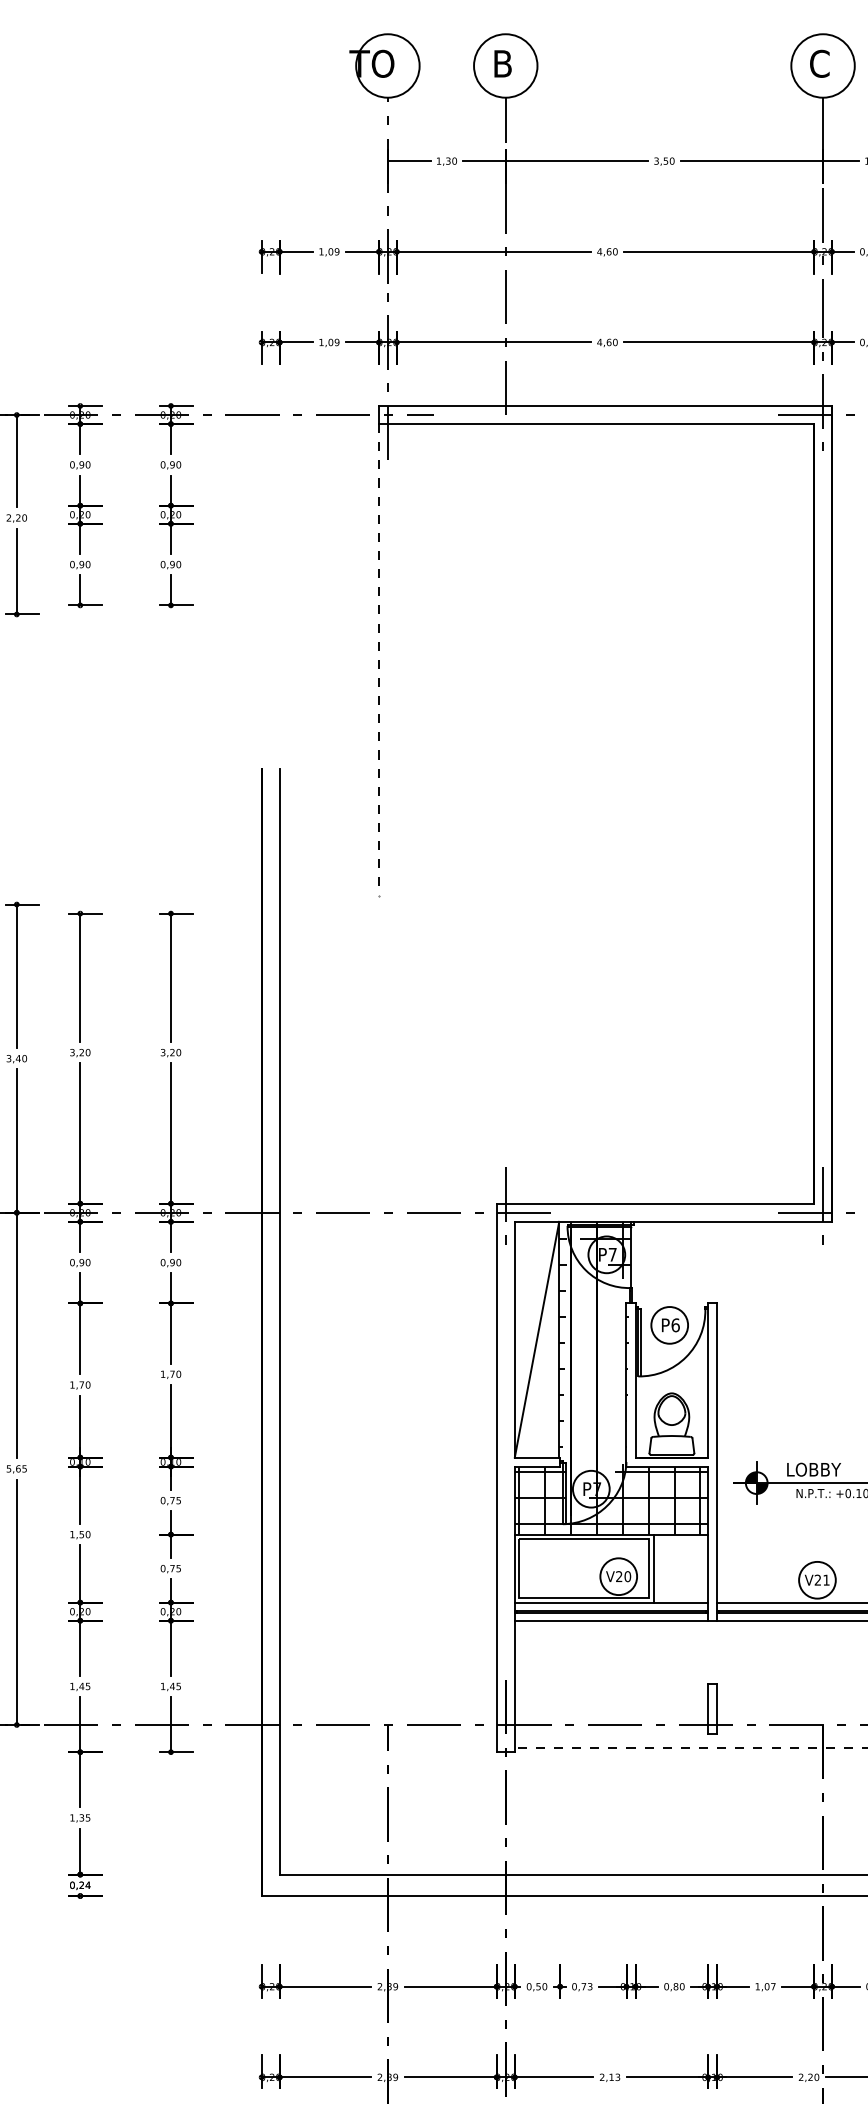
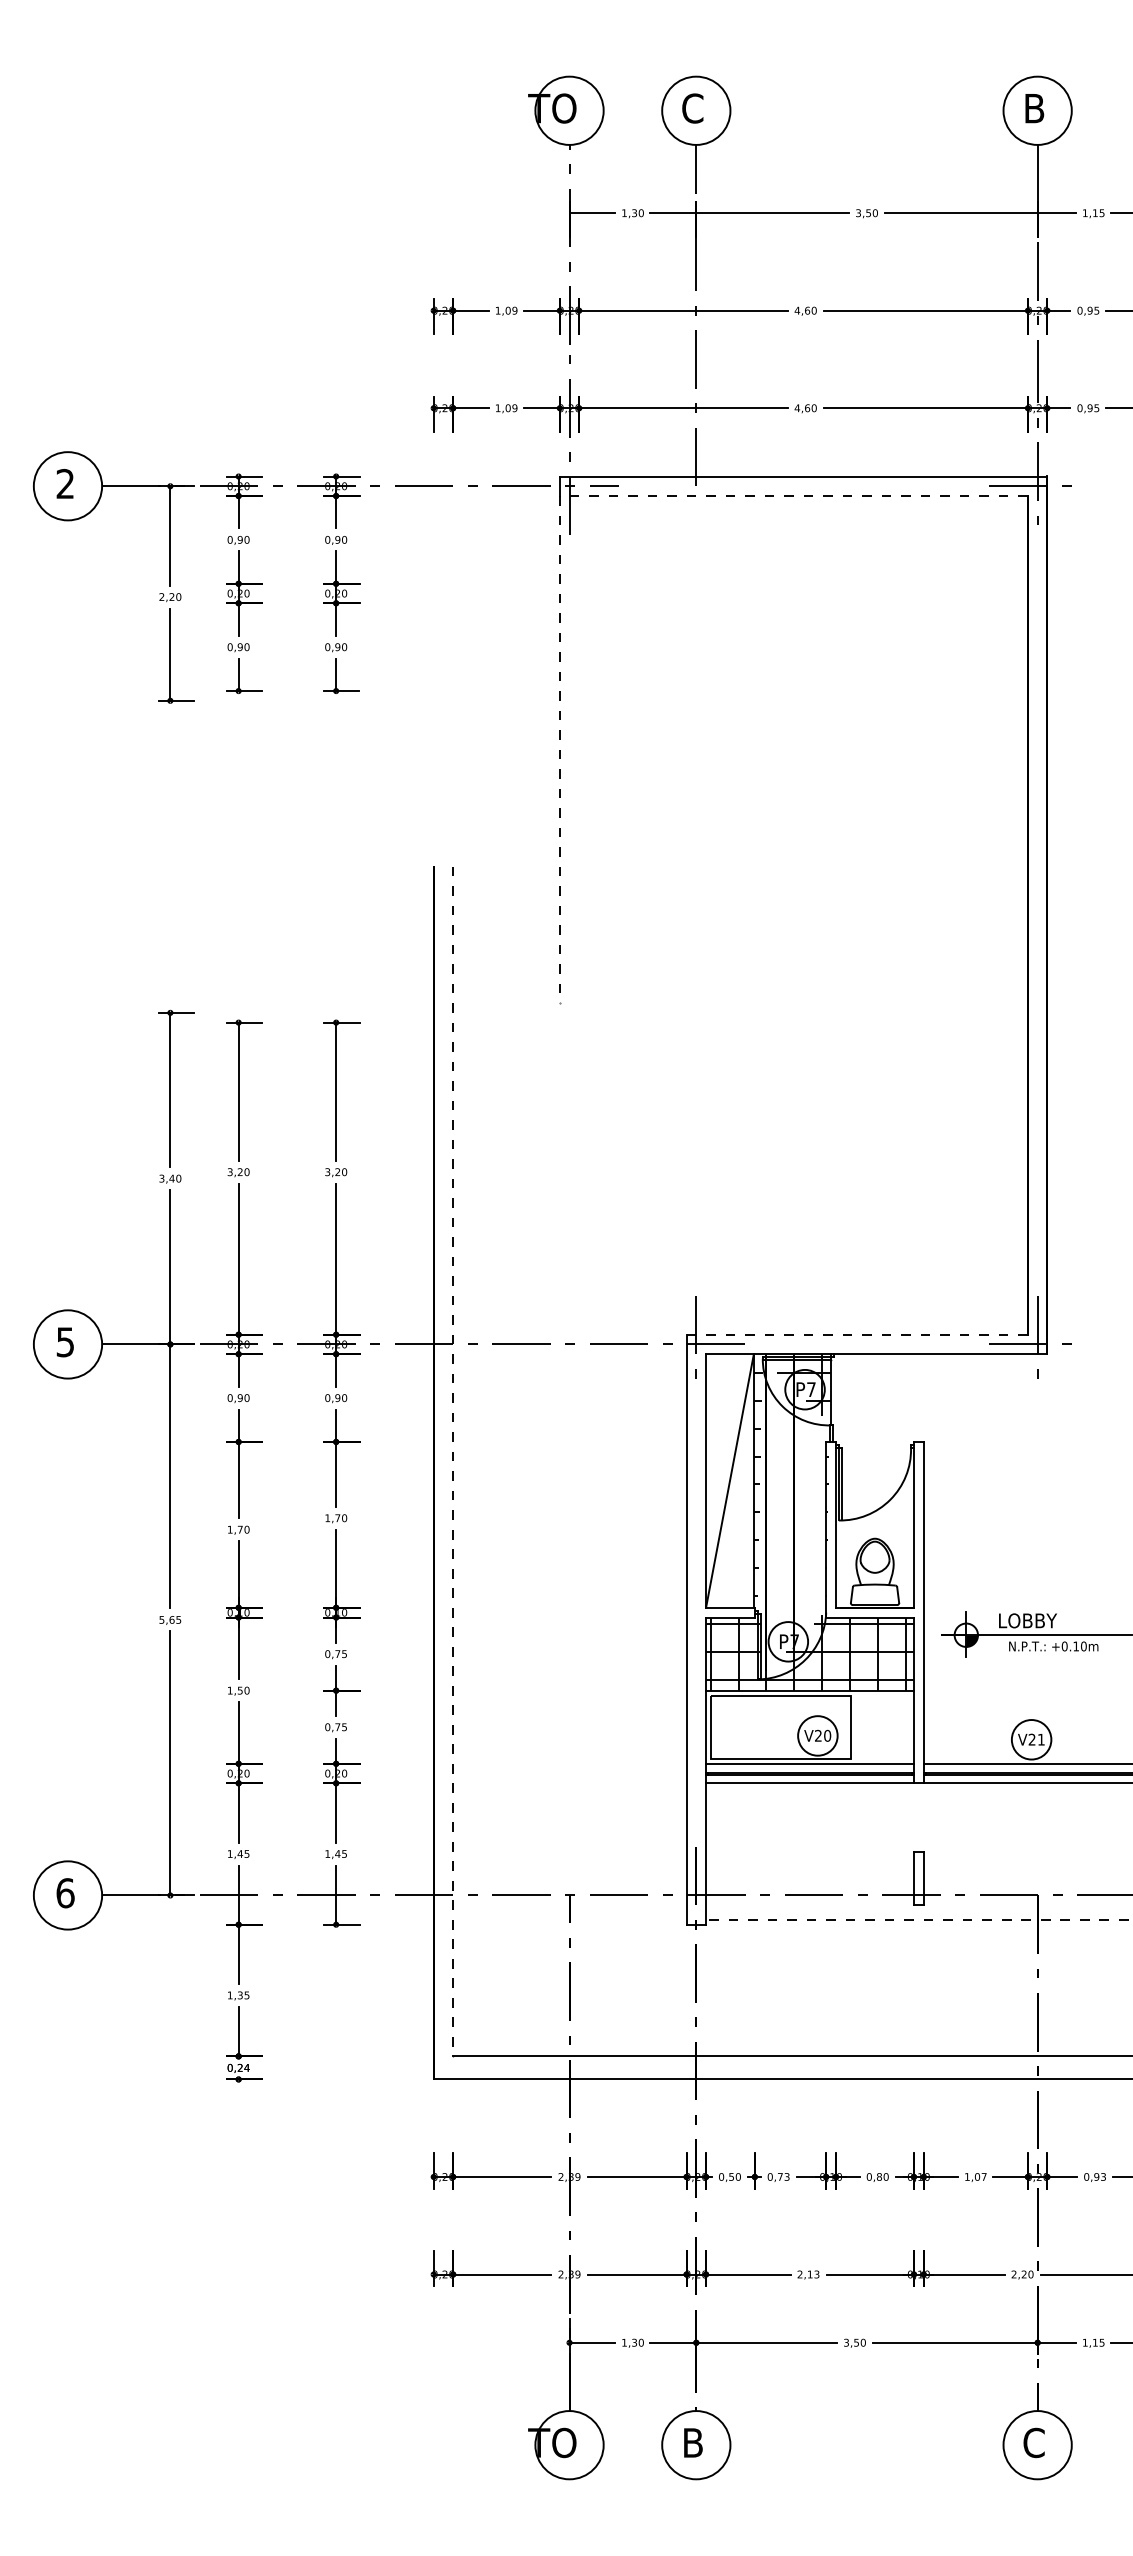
text: (502, 63) -> (692, 108), B -> C
text: (819, 63) -> (1033, 108), C -> B
line: (596, 424) -> (793, 496), solid -> dashed
line: (655, 1203) -> (857, 1334), solid -> dashed
line: (280, 1321) -> (453, 1461), solid -> dashed
part: (669, 1325) -> (872, 1465), removed
fill: (751, 1477) -> (960, 1629), removed
line: (653, 1567) -> (855, 1726), removed

